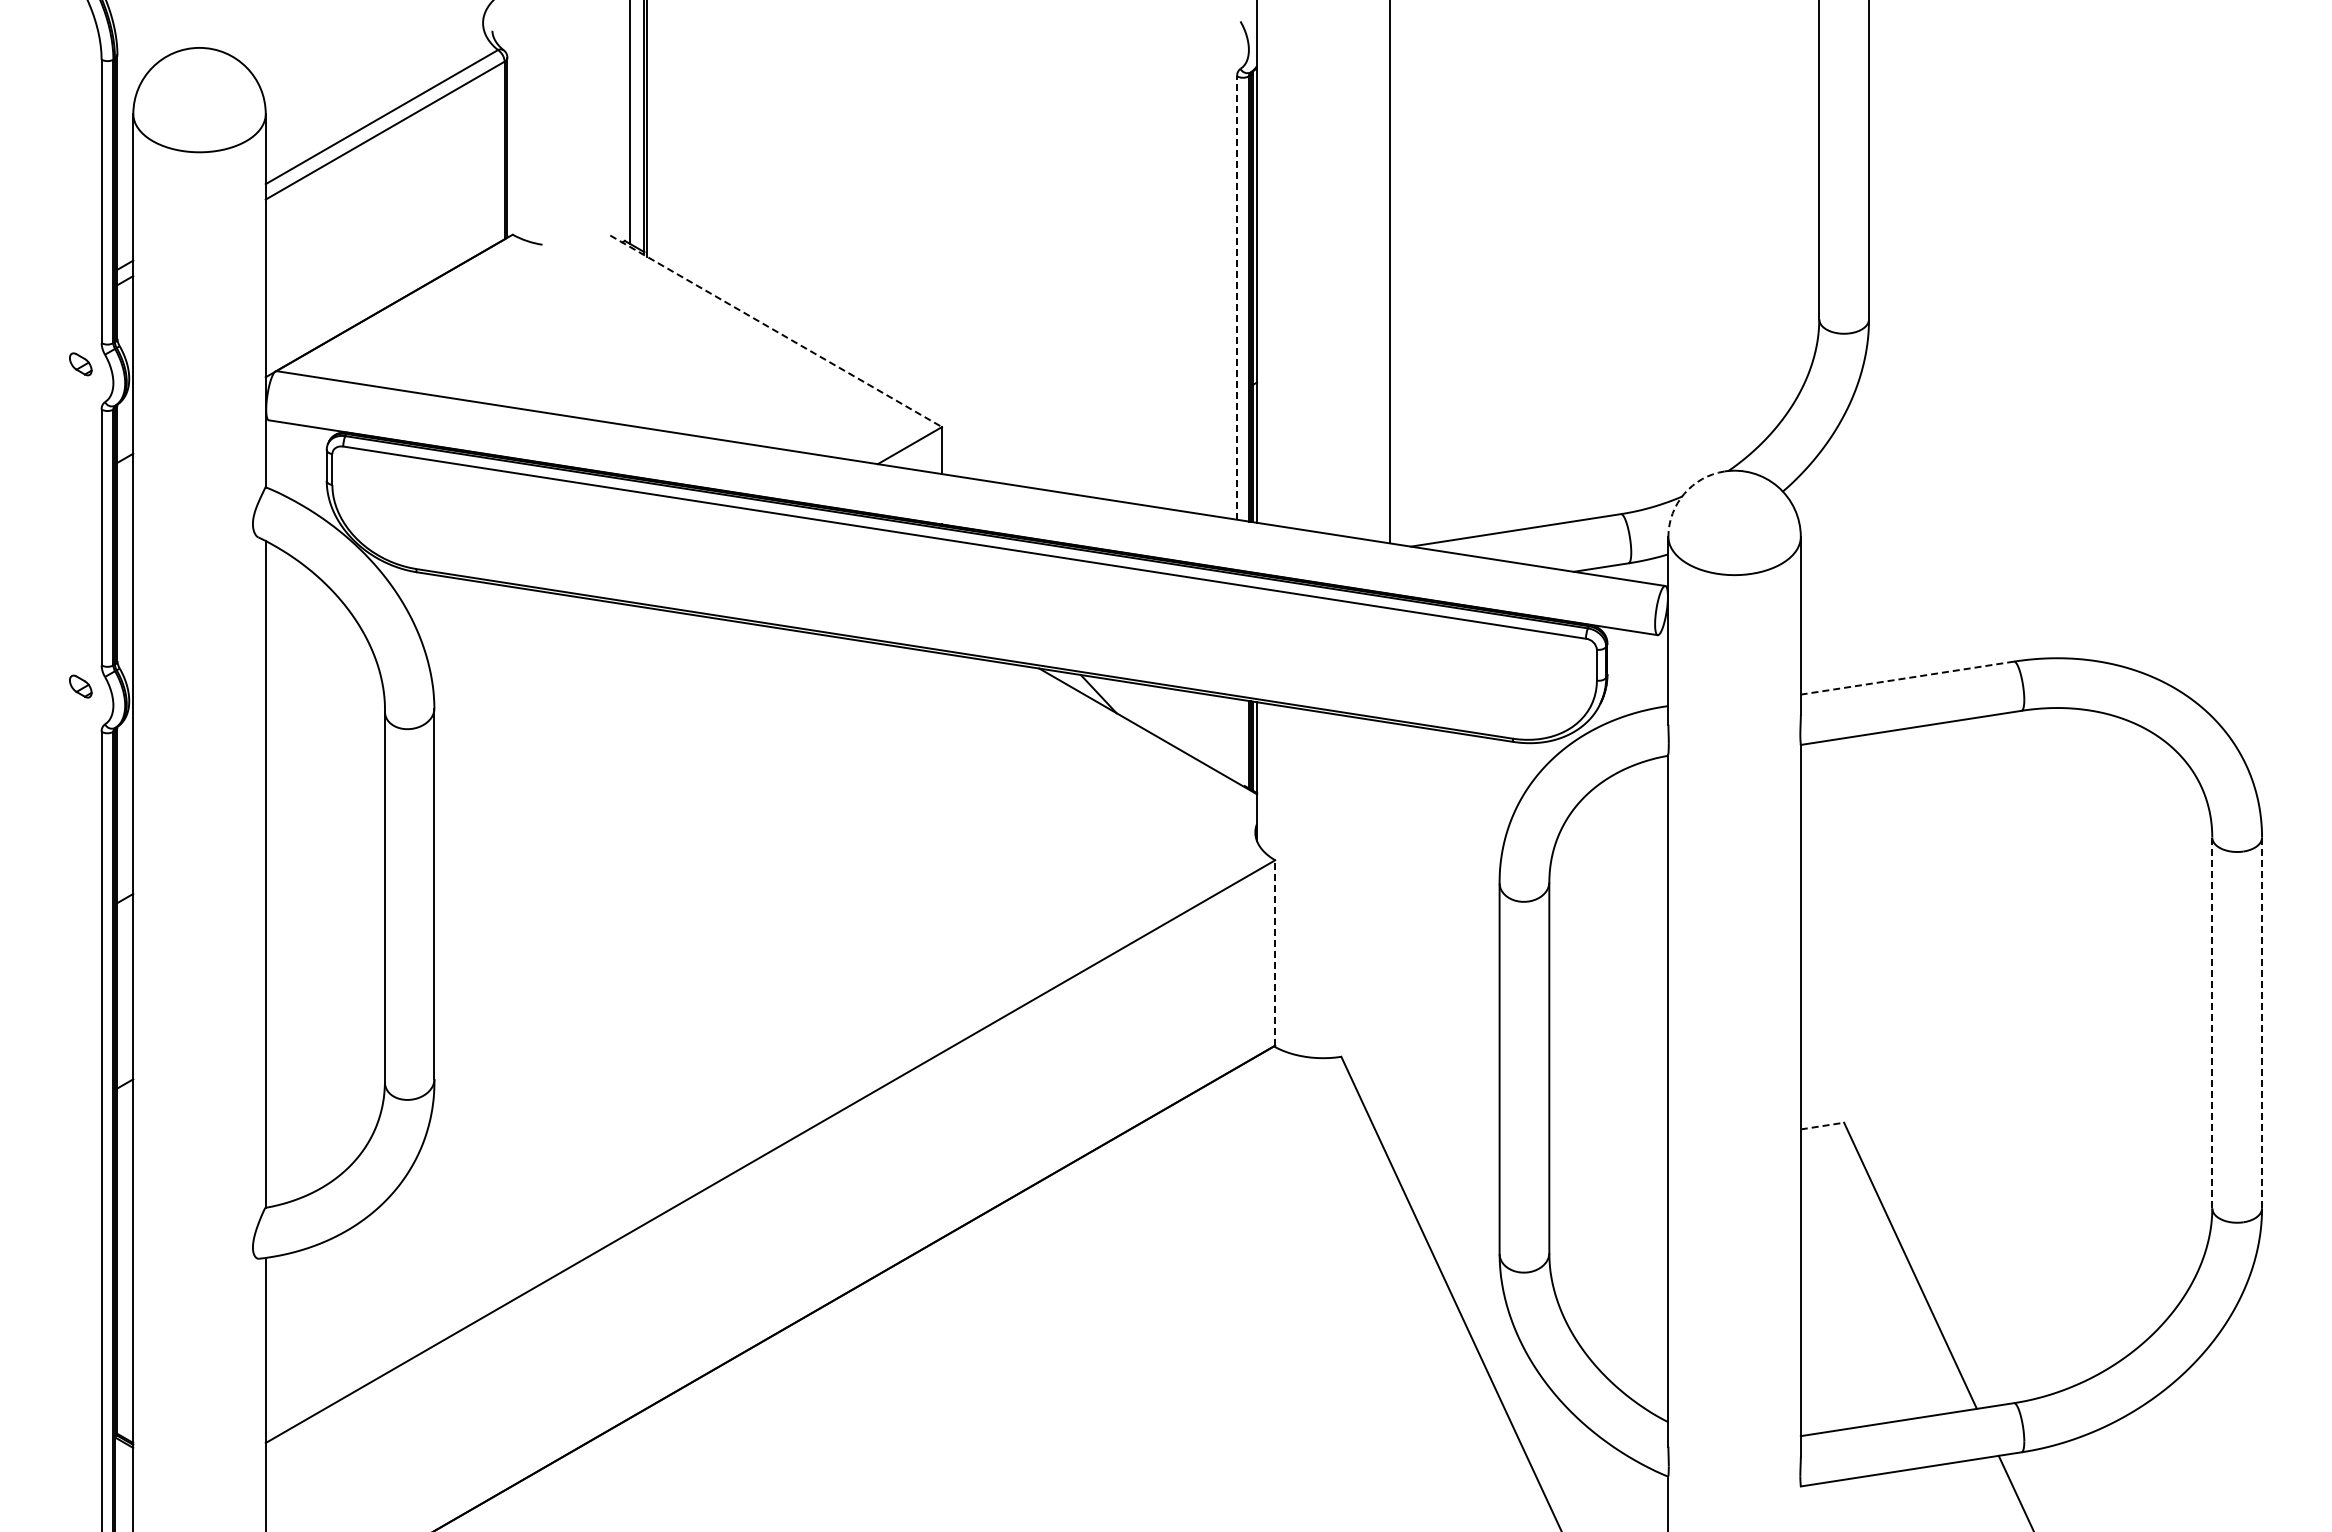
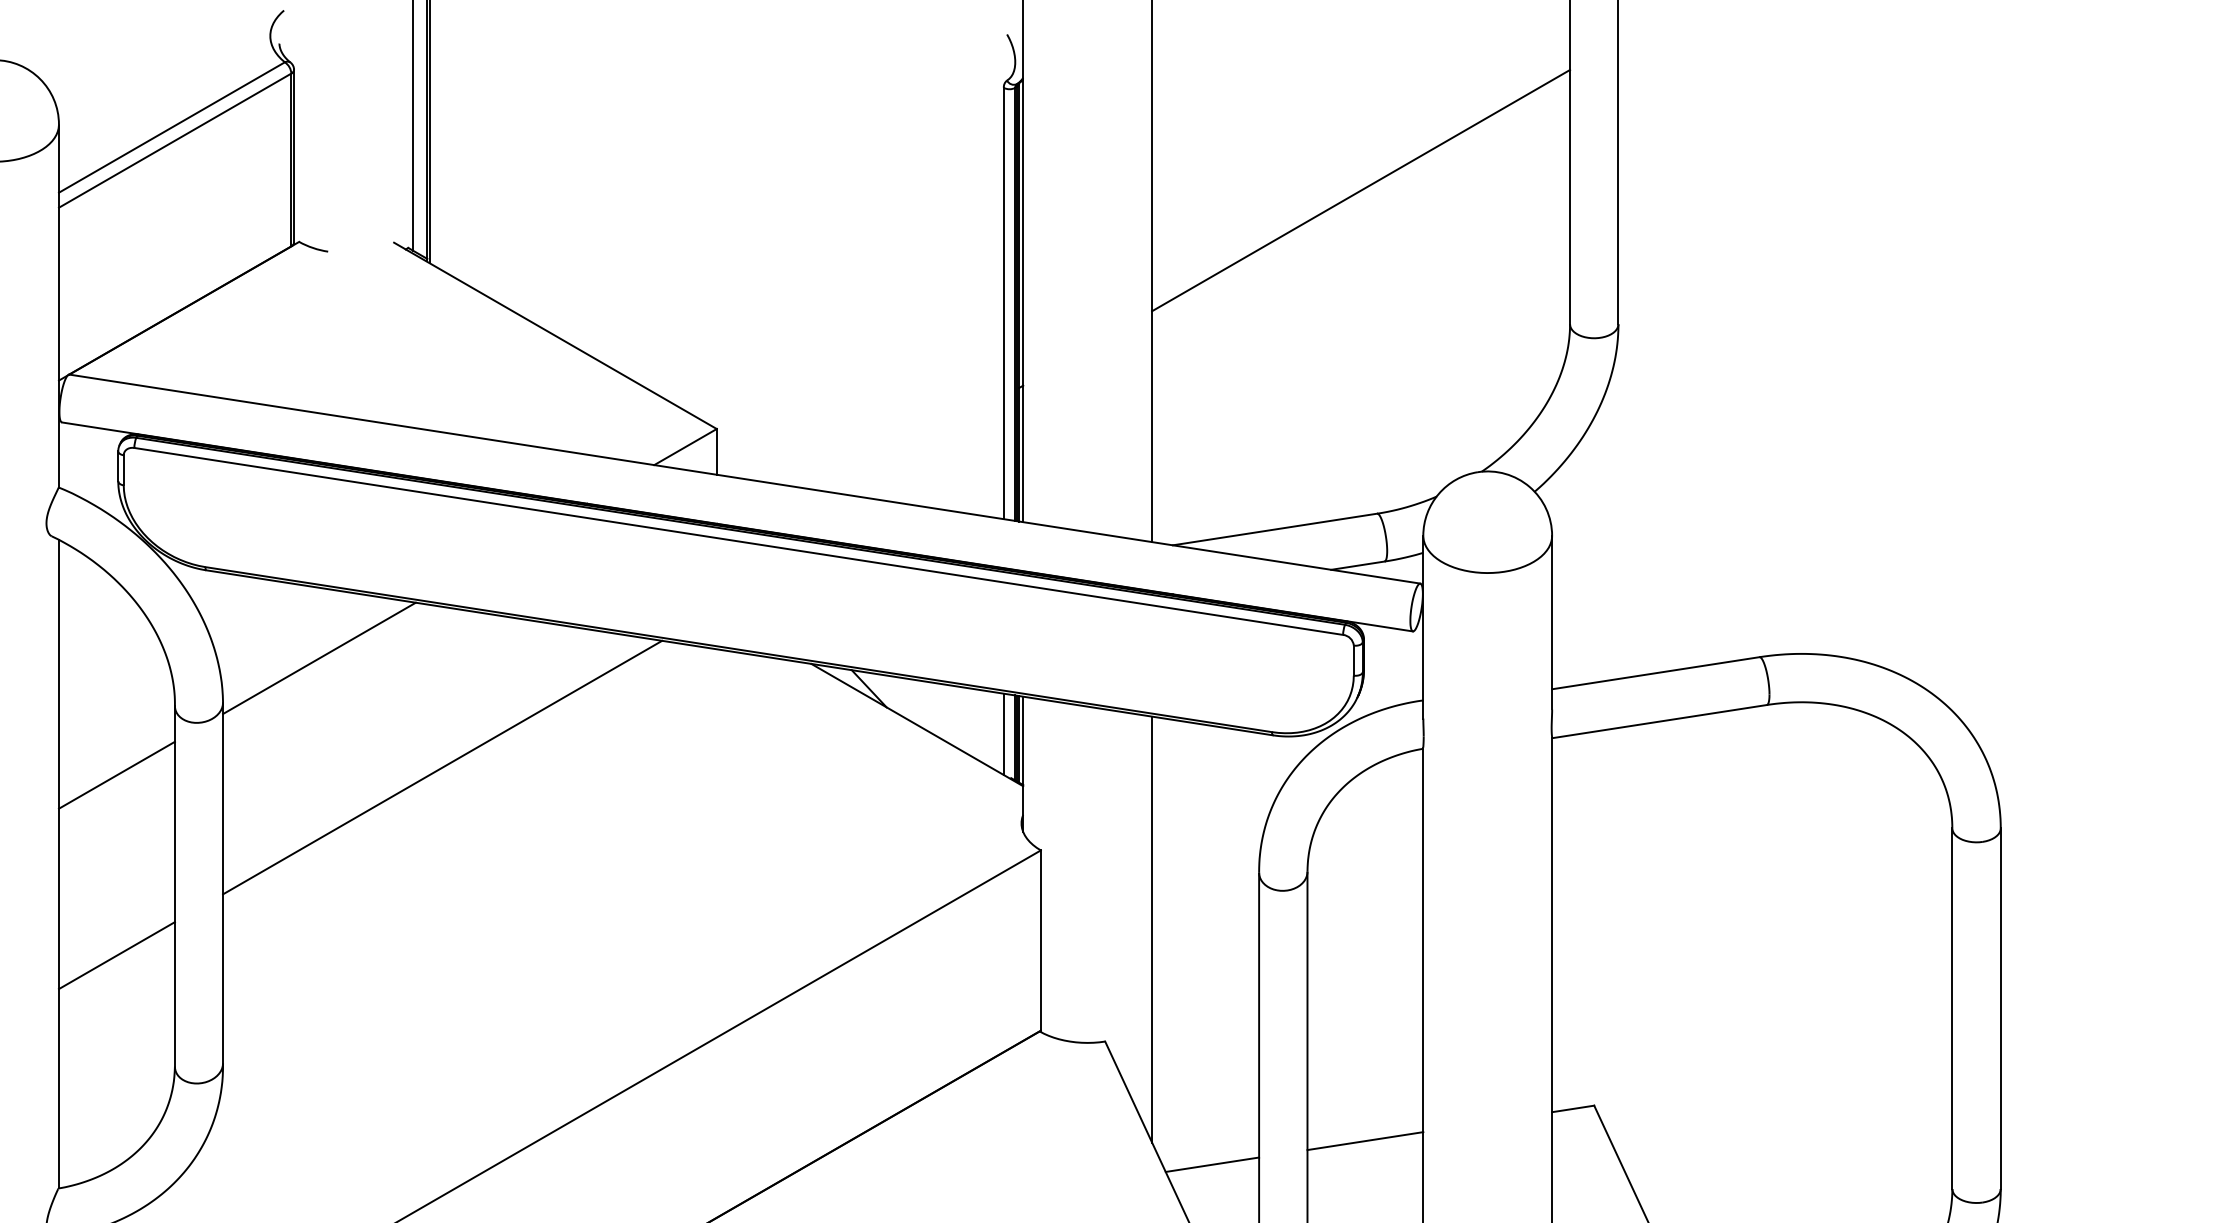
line: (1604, 181) -> (1361, 190), added
line: (1237, 298) -> (1004, 303), dashed -> solid
line: (776, 331) -> (555, 336), dashed -> solid
arc: (1684, 493) -> (1438, 493), dashed -> solid
line: (533, 662) -> (319, 658), added
line: (1907, 678) -> (1655, 673), dashed -> solid
line: (1237, 740) -> (1004, 733), added
line: (659, 774) -> (441, 766), added
line: (325, 782) -> (117, 774), added
line: (1389, 941) -> (1152, 929), added
line: (1275, 953) -> (1041, 941), dashed -> solid
line: (325, 968) -> (117, 955), added
line: (2262, 1022) -> (2001, 1008), dashed -> solid
line: (2212, 1023) -> (1952, 1009), dashed -> solid
line: (1822, 1126) -> (1573, 1109), dashed -> solid
line: (1608, 1158) -> (1365, 1140), added
line: (1451, 1183) -> (1212, 1164), added

